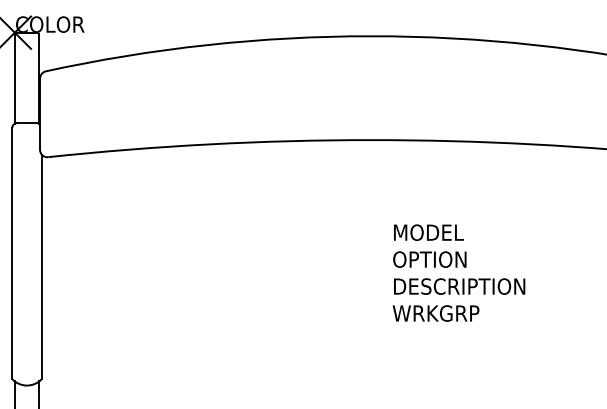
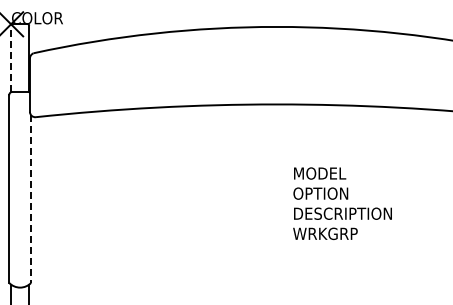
line: (15, 78) -> (11, 58), solid -> dashed
line: (42, 267) -> (31, 199), solid -> dashed

